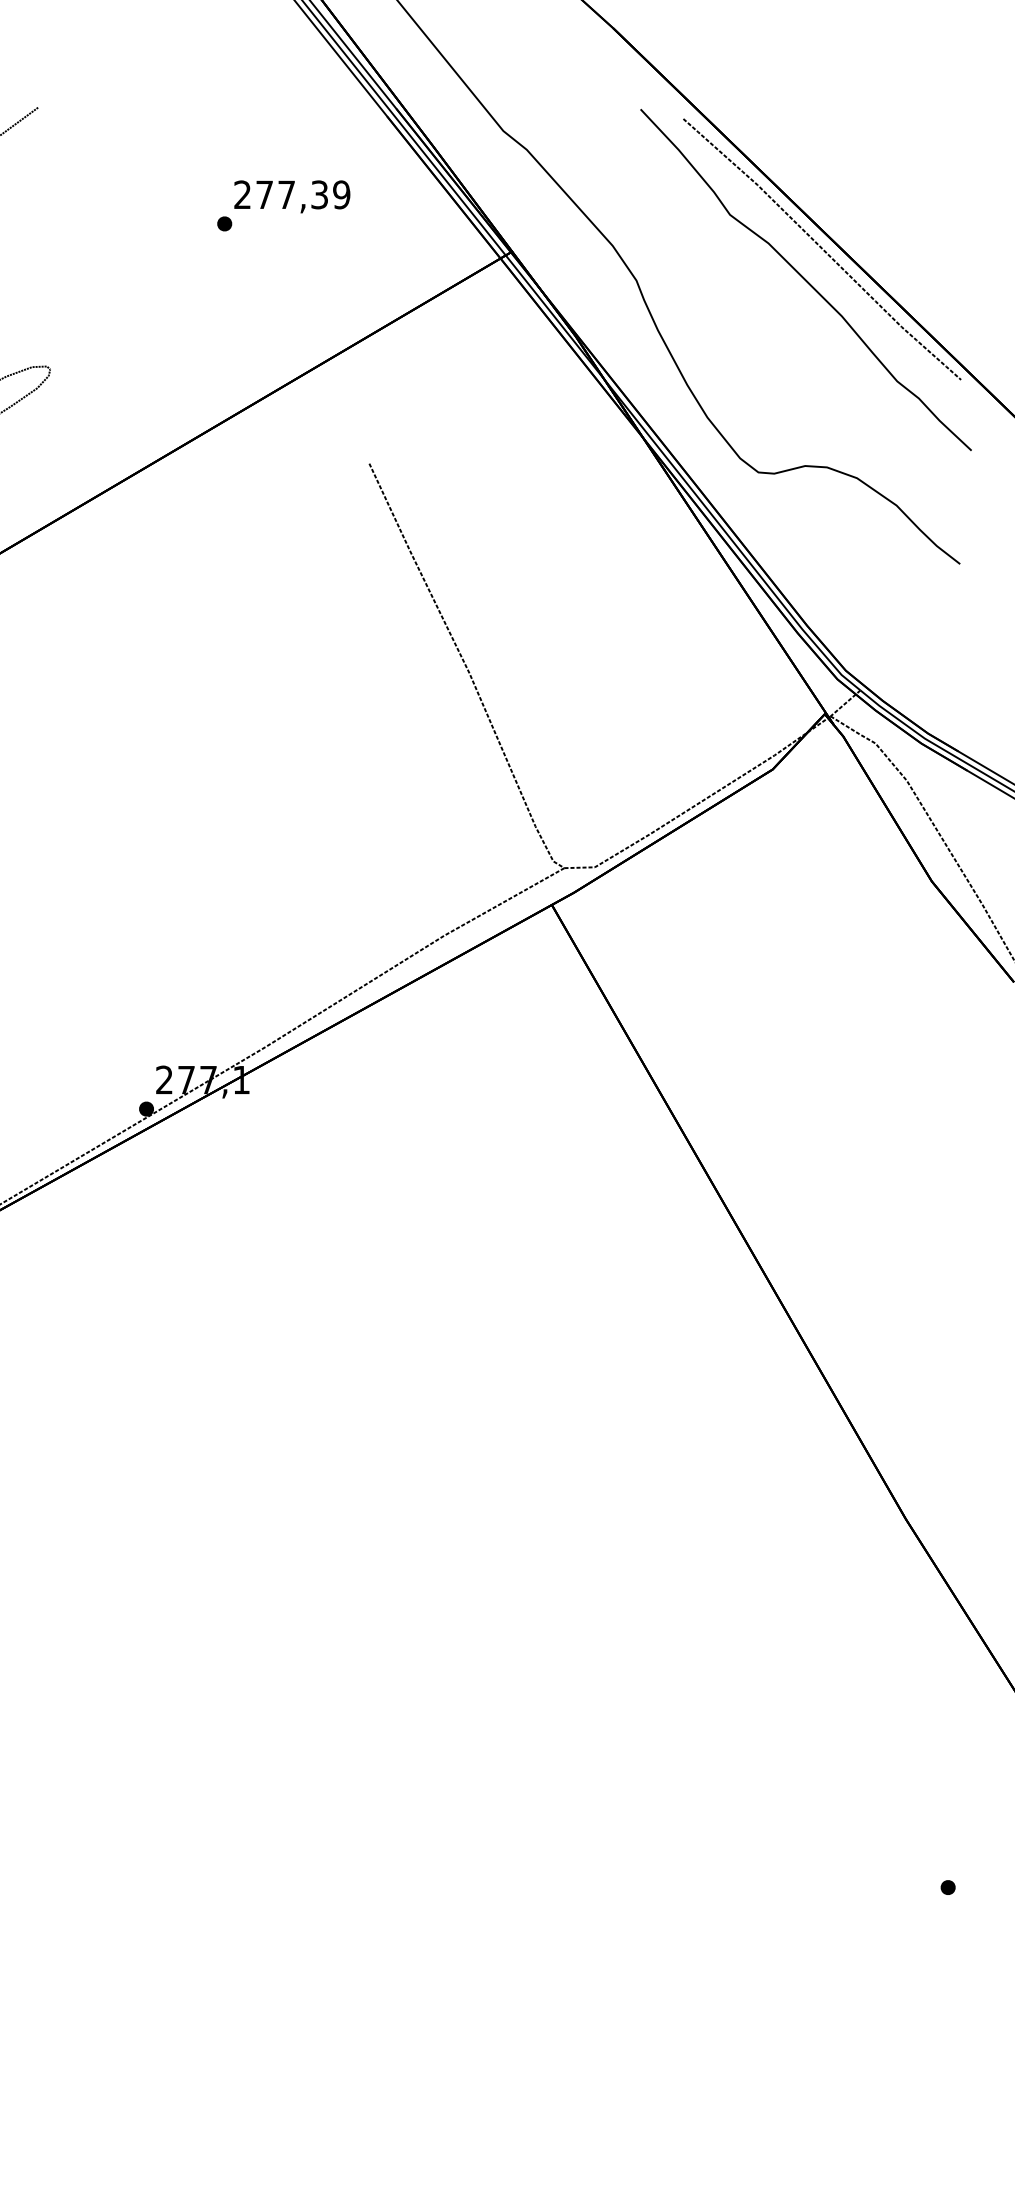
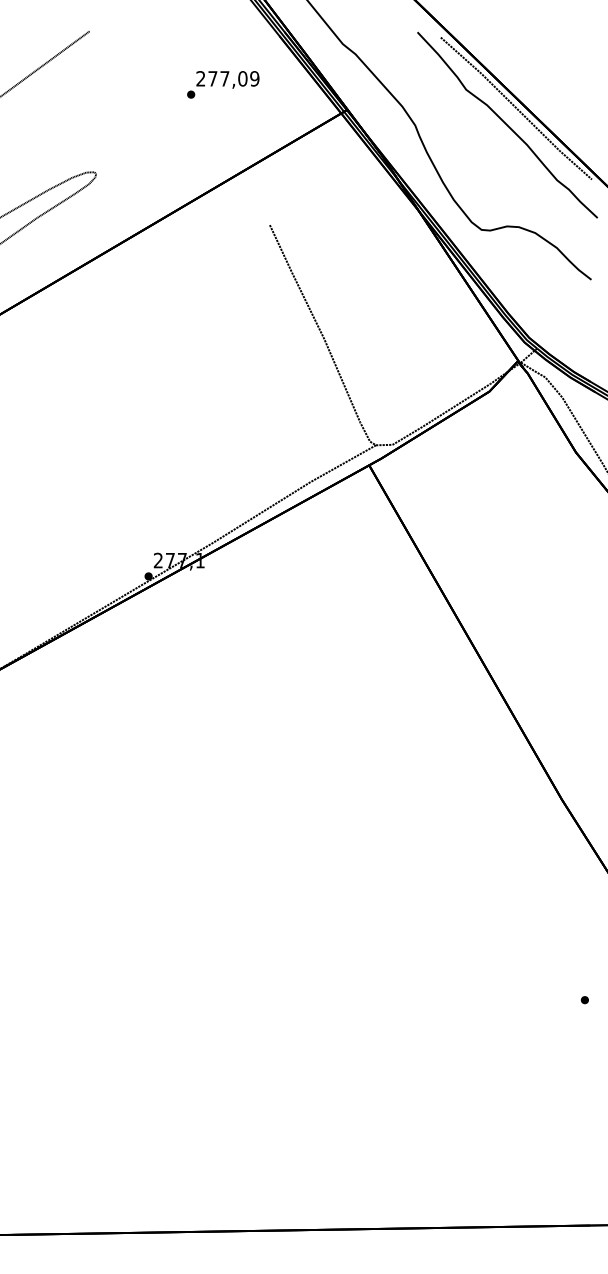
text: (319, 194) -> (242, 78), 277,39 -> 277,09

